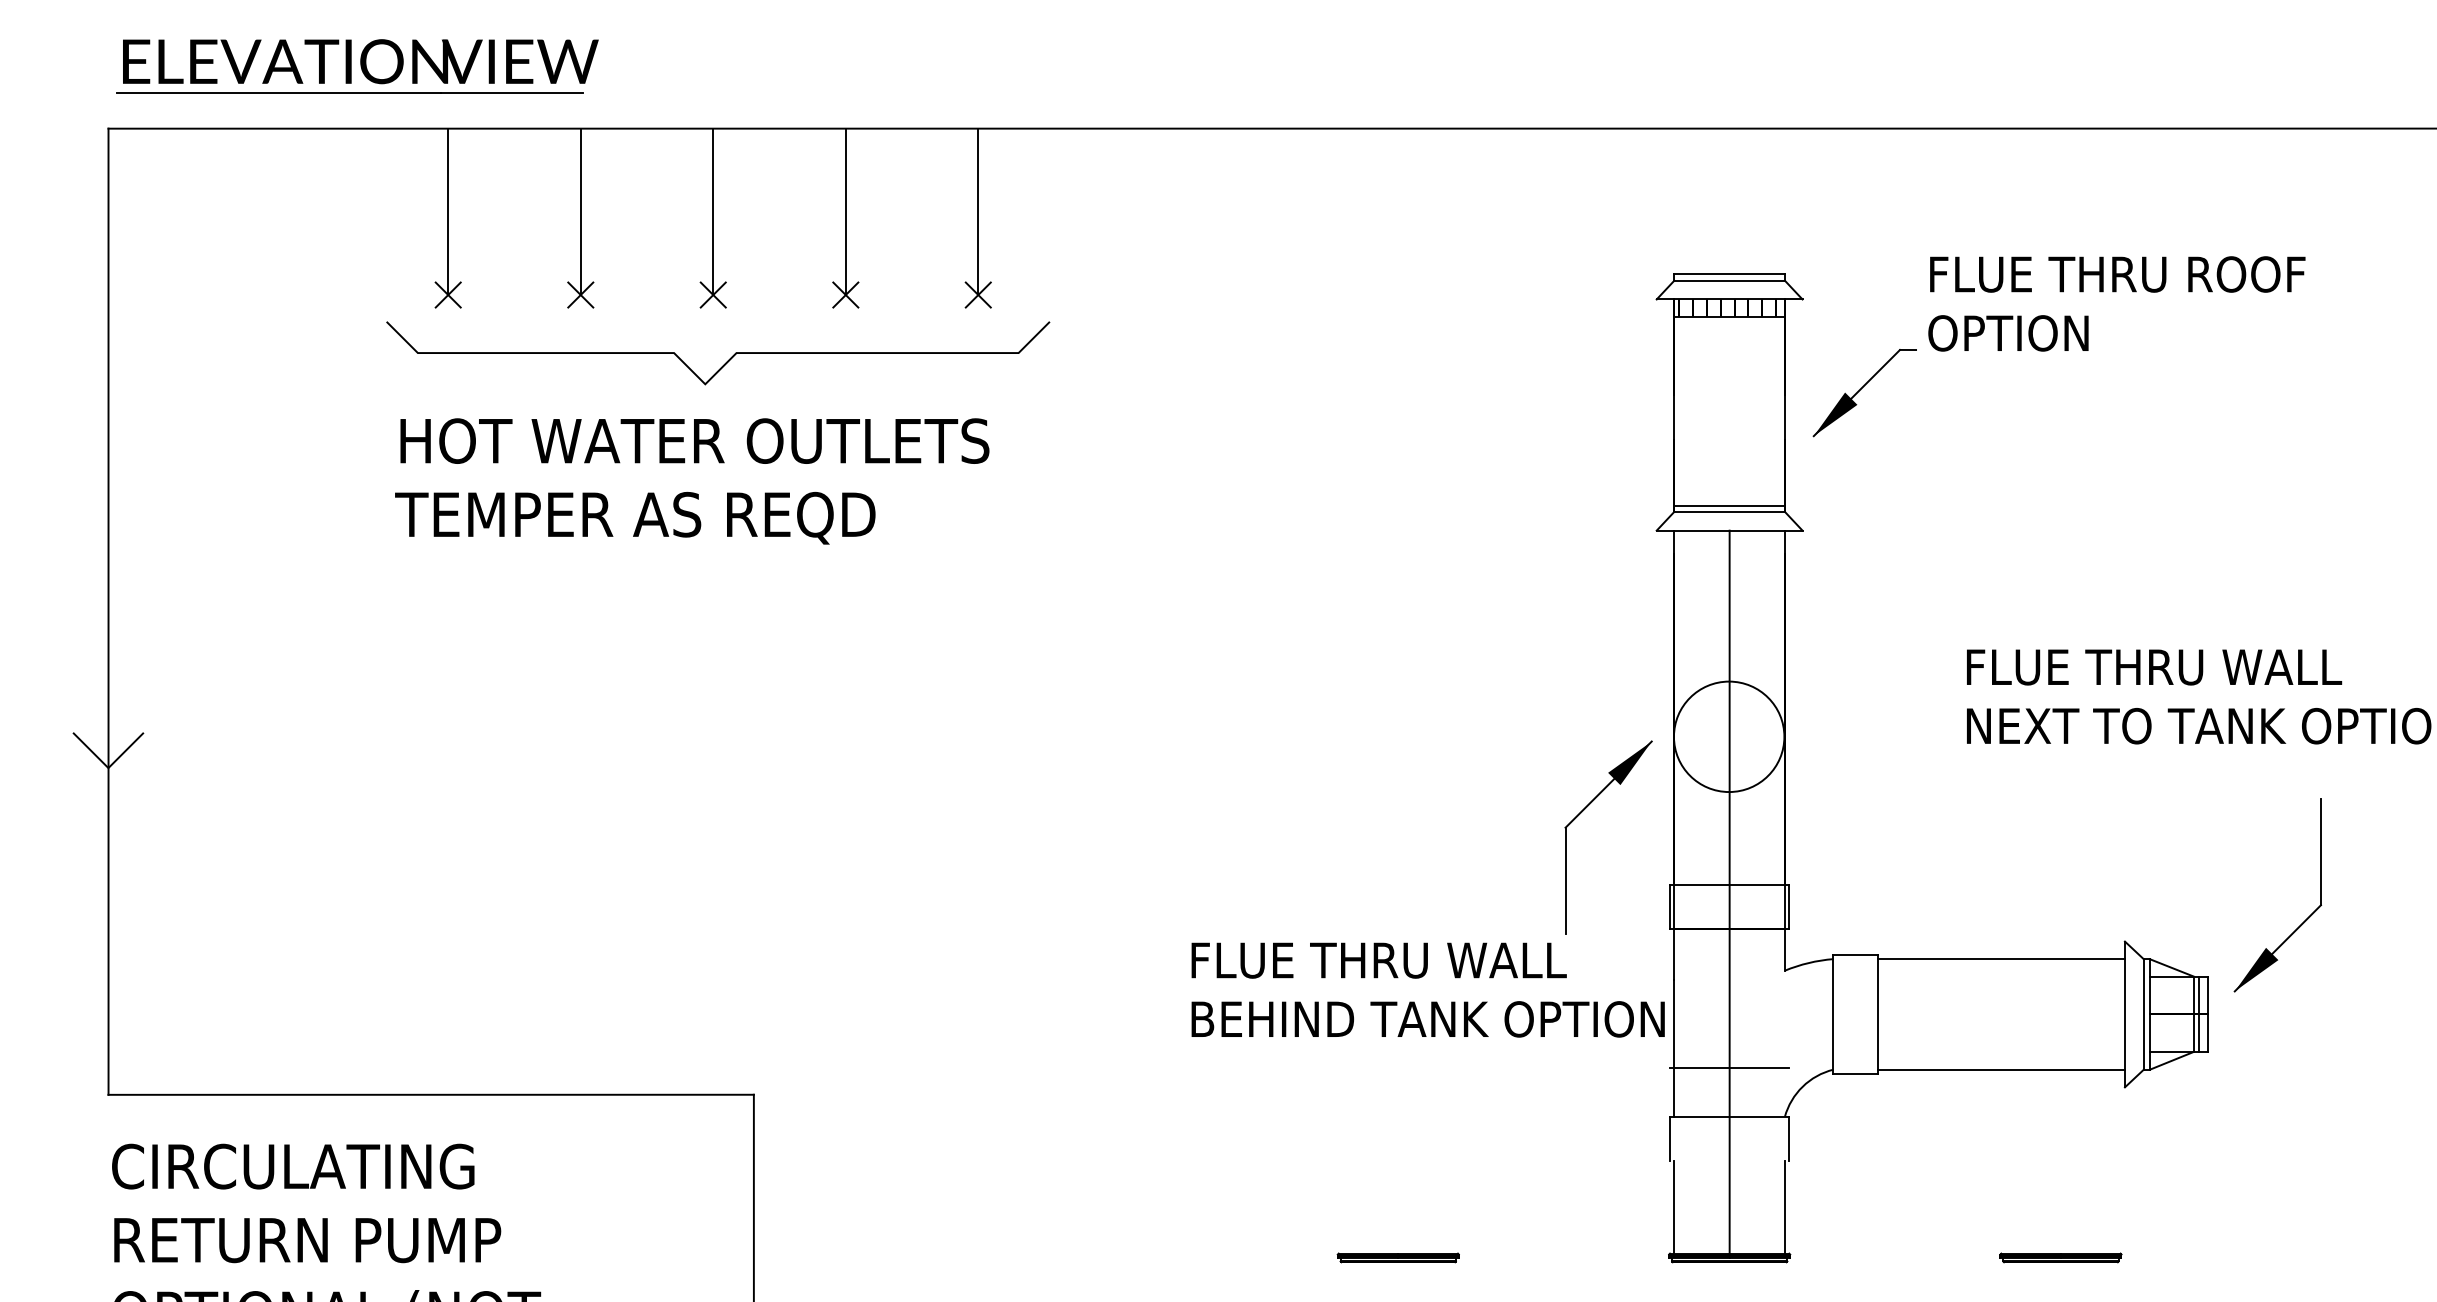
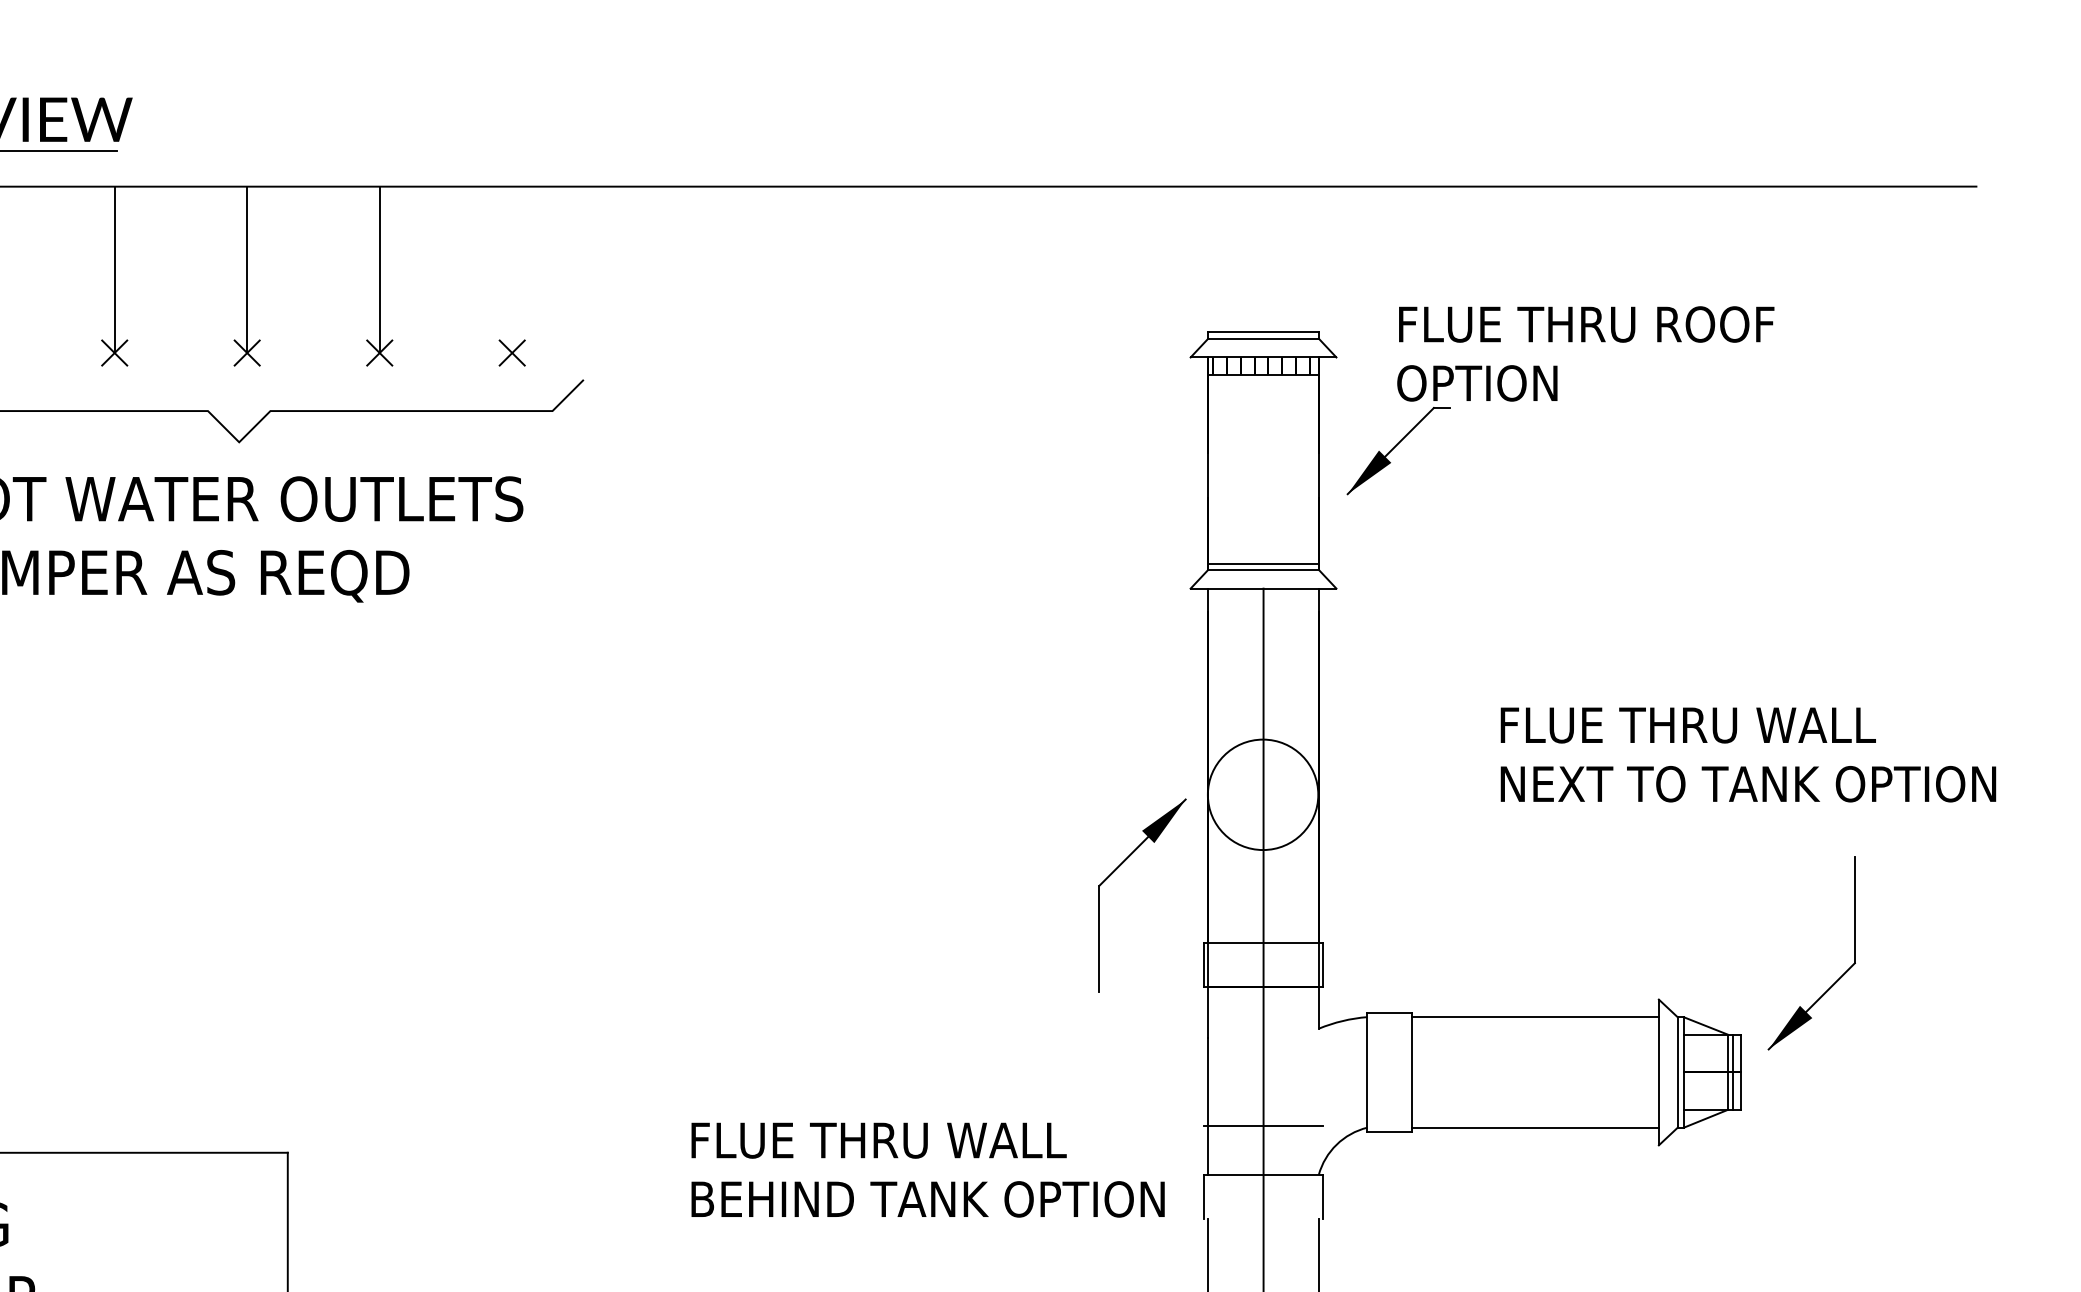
line: (978, 211) -> (512, 269), removed
text: (2116, 303) -> (1585, 353), moved
text: (1427, 989) -> (927, 1169), moved

